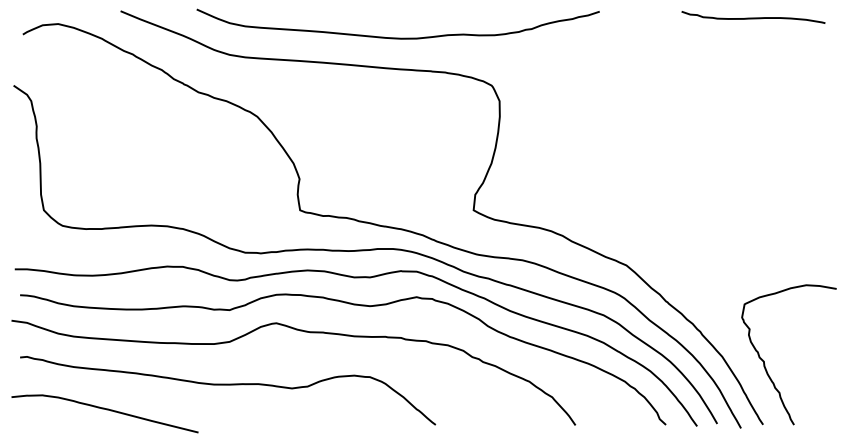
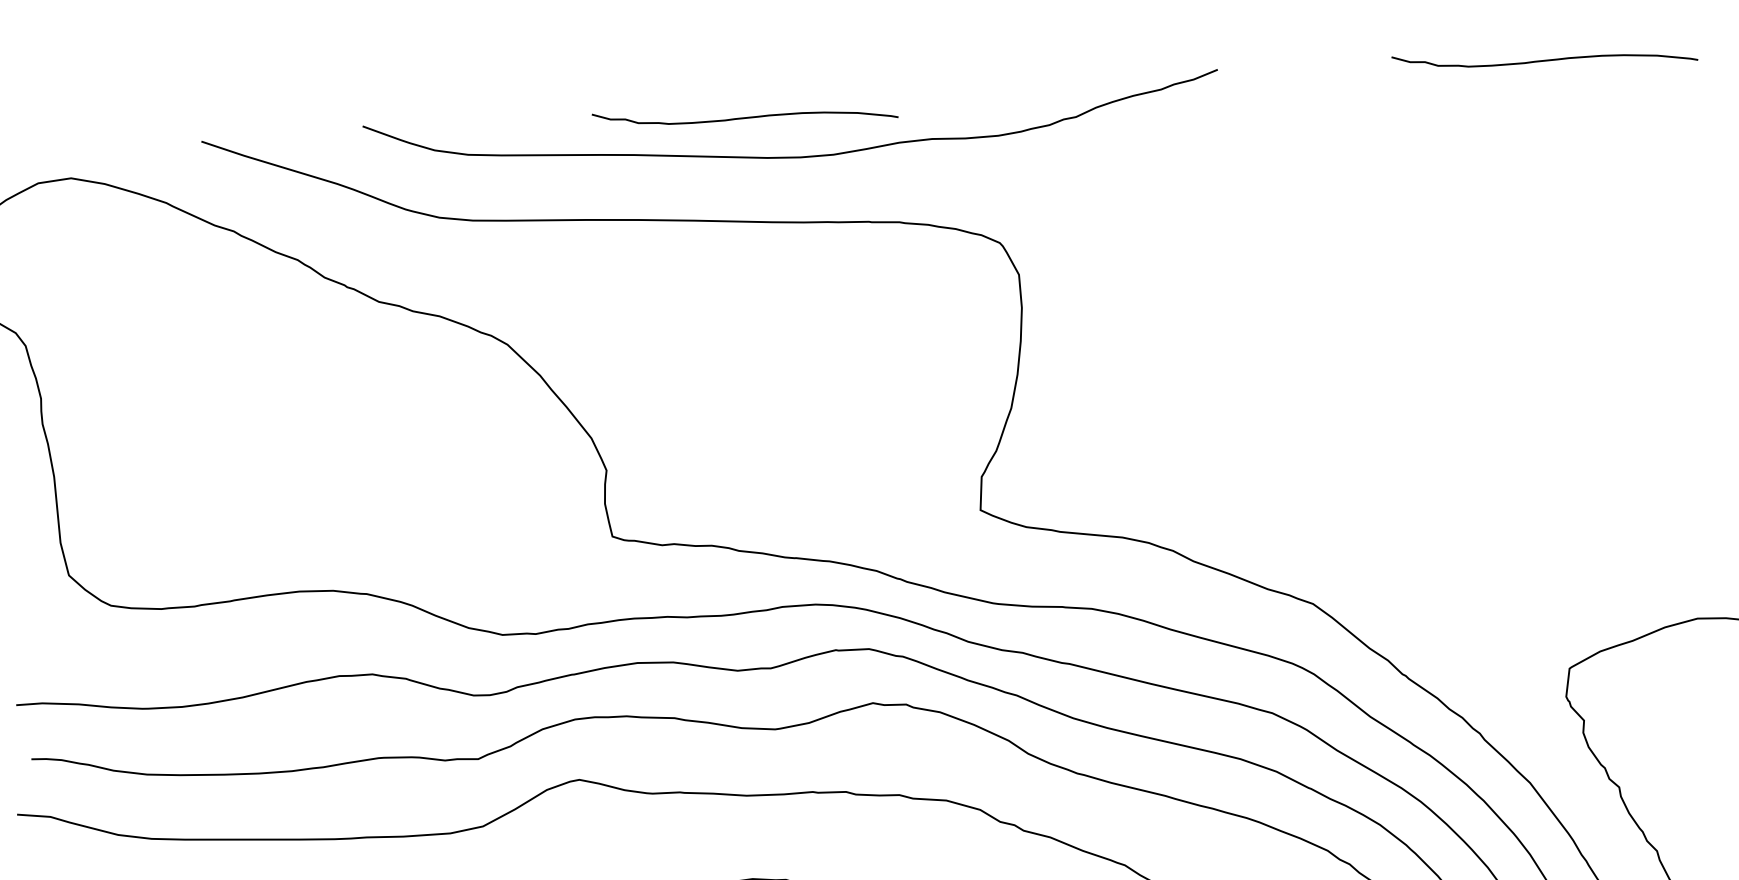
curve: (376, 17) -> (745, 116), added

